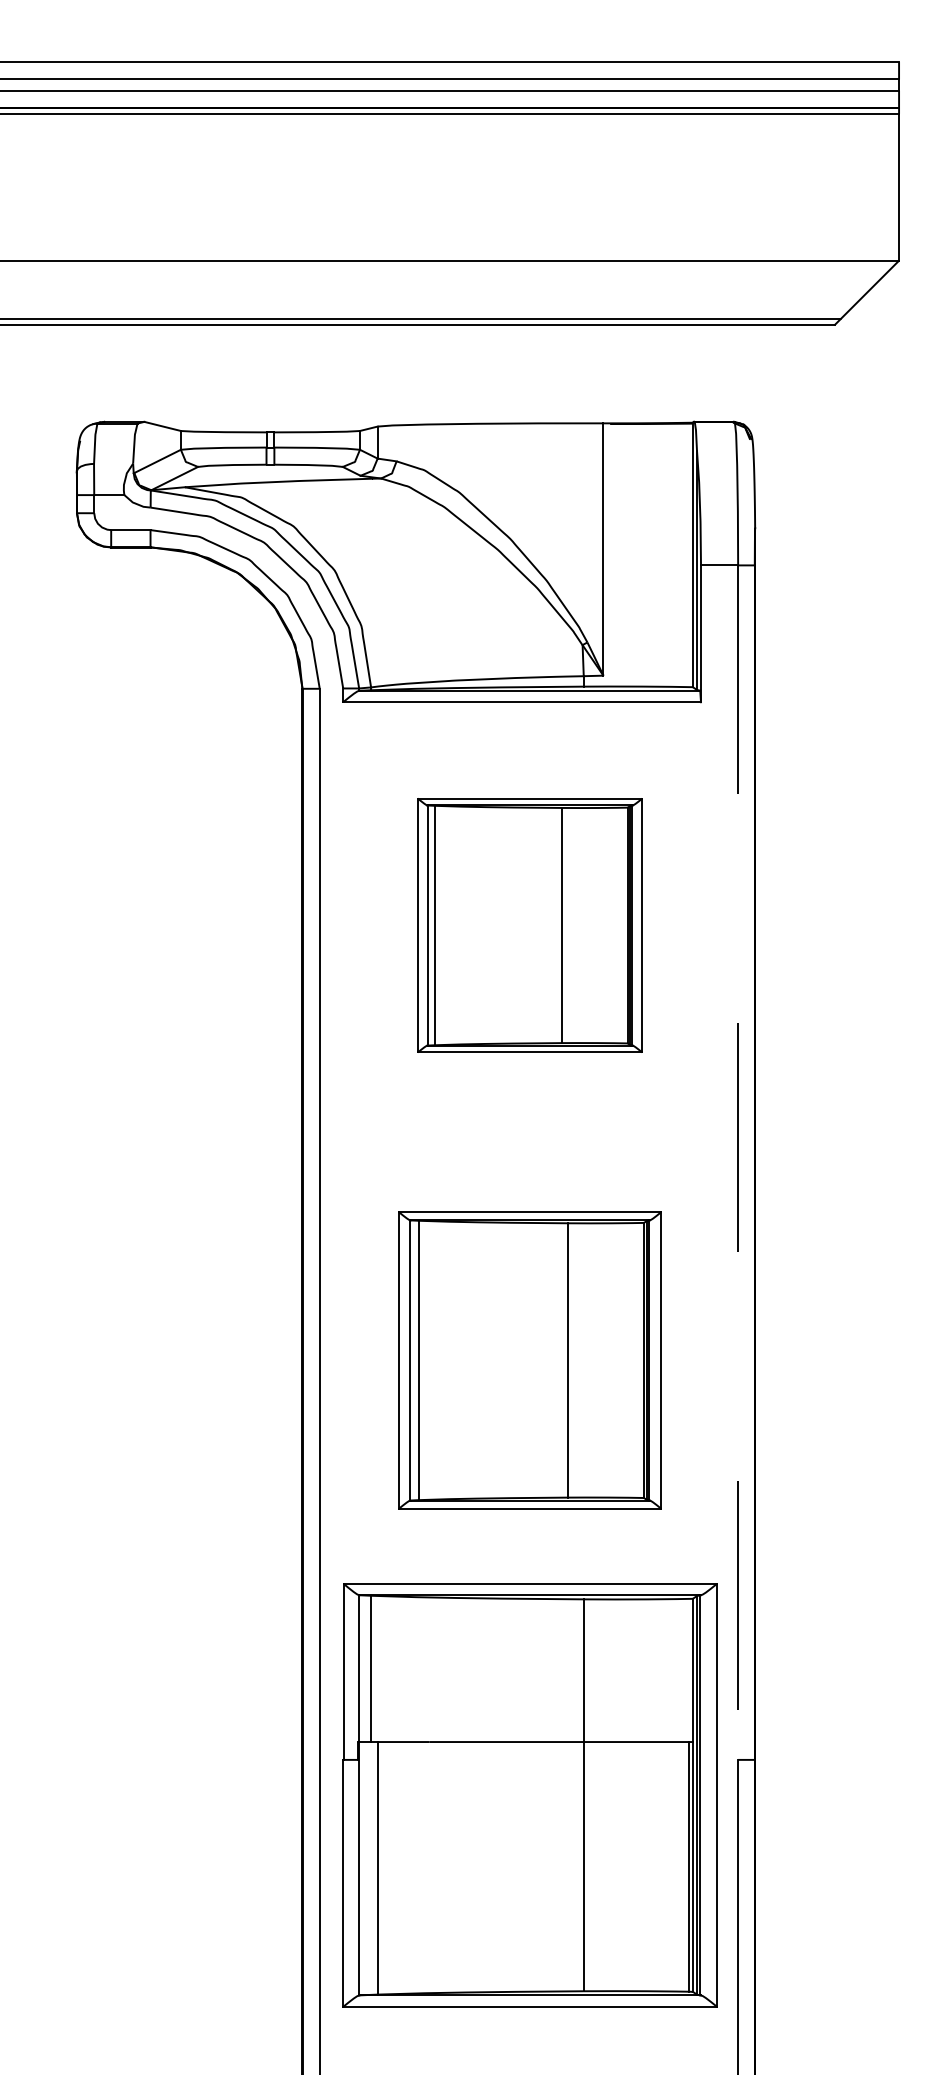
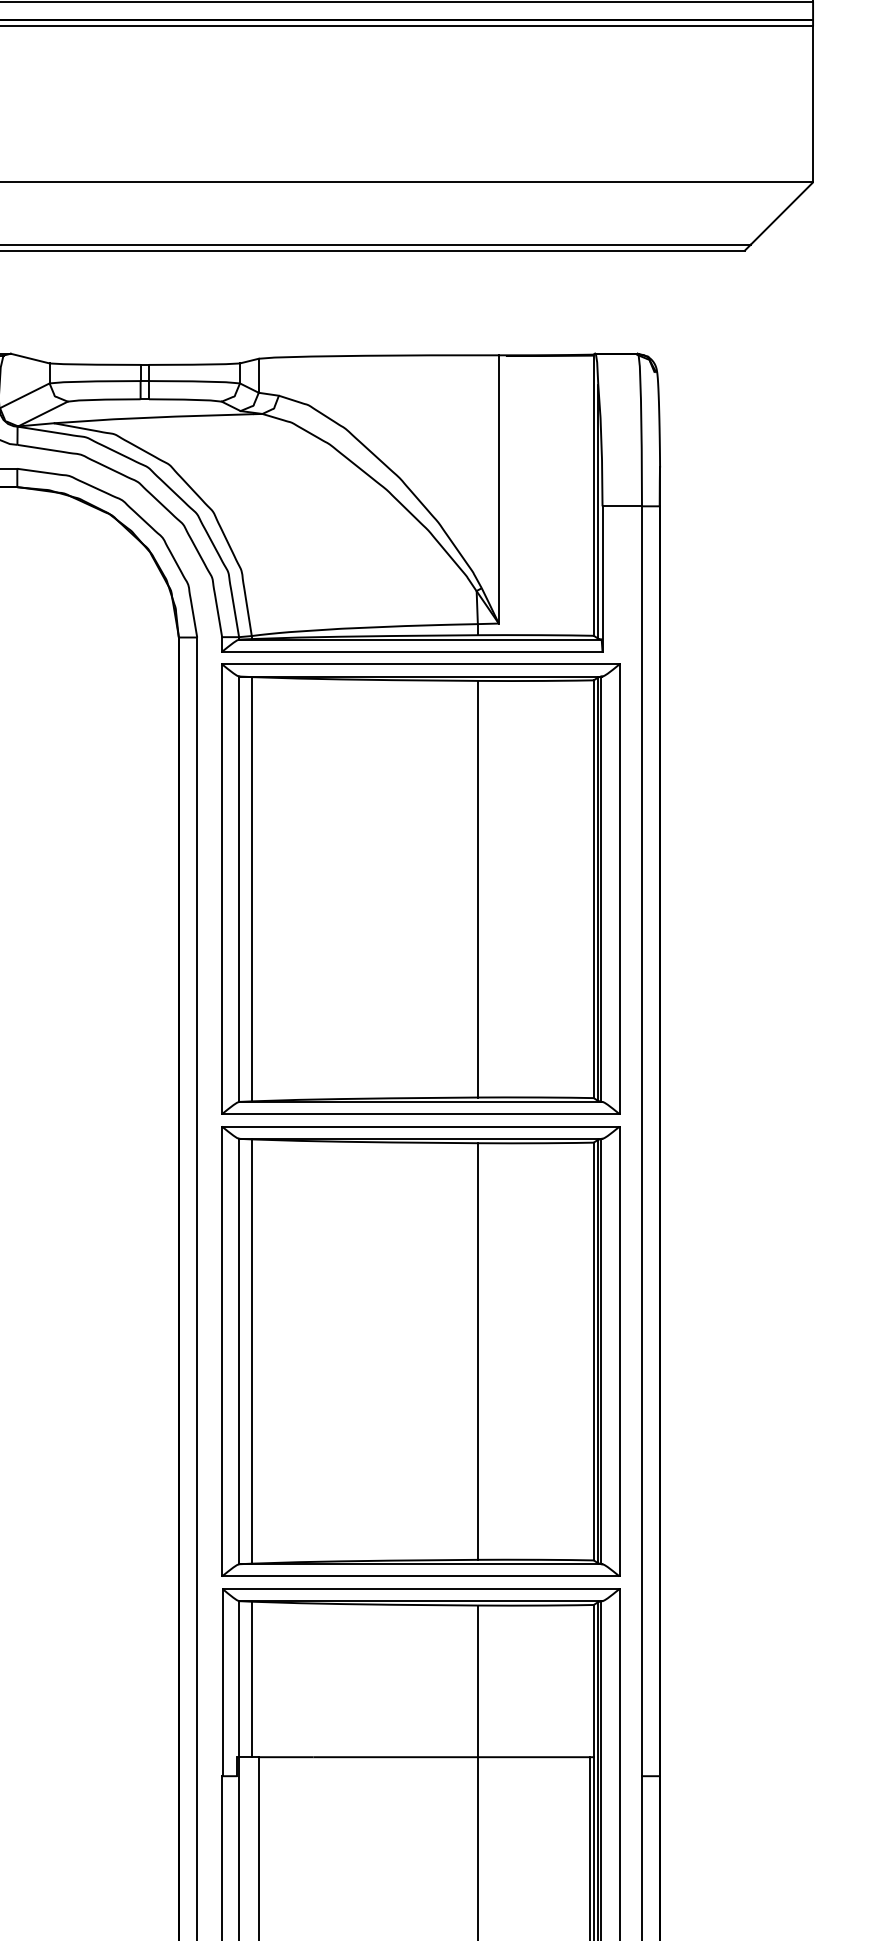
part: (529, 925) -> (420, 889), size x1.67
line: (738, 1163) -> (642, 1142), dashed -> solid
part: (529, 1360) -> (420, 1351), size x1.43

